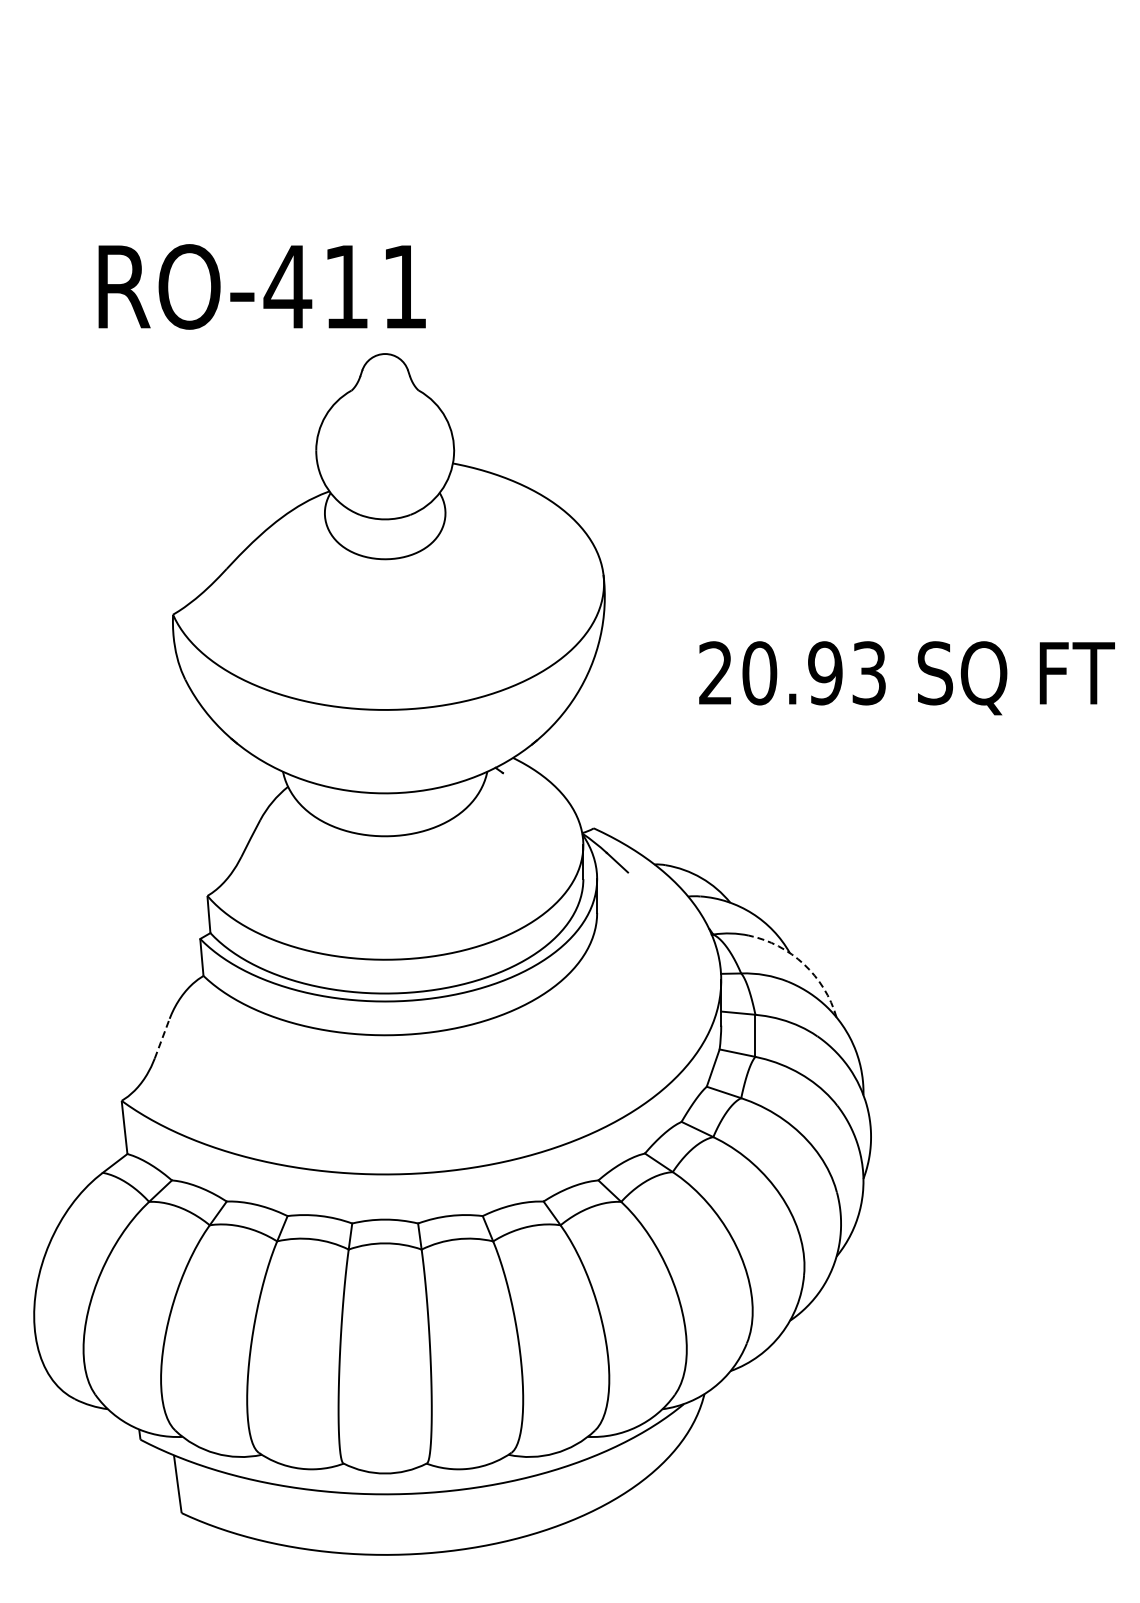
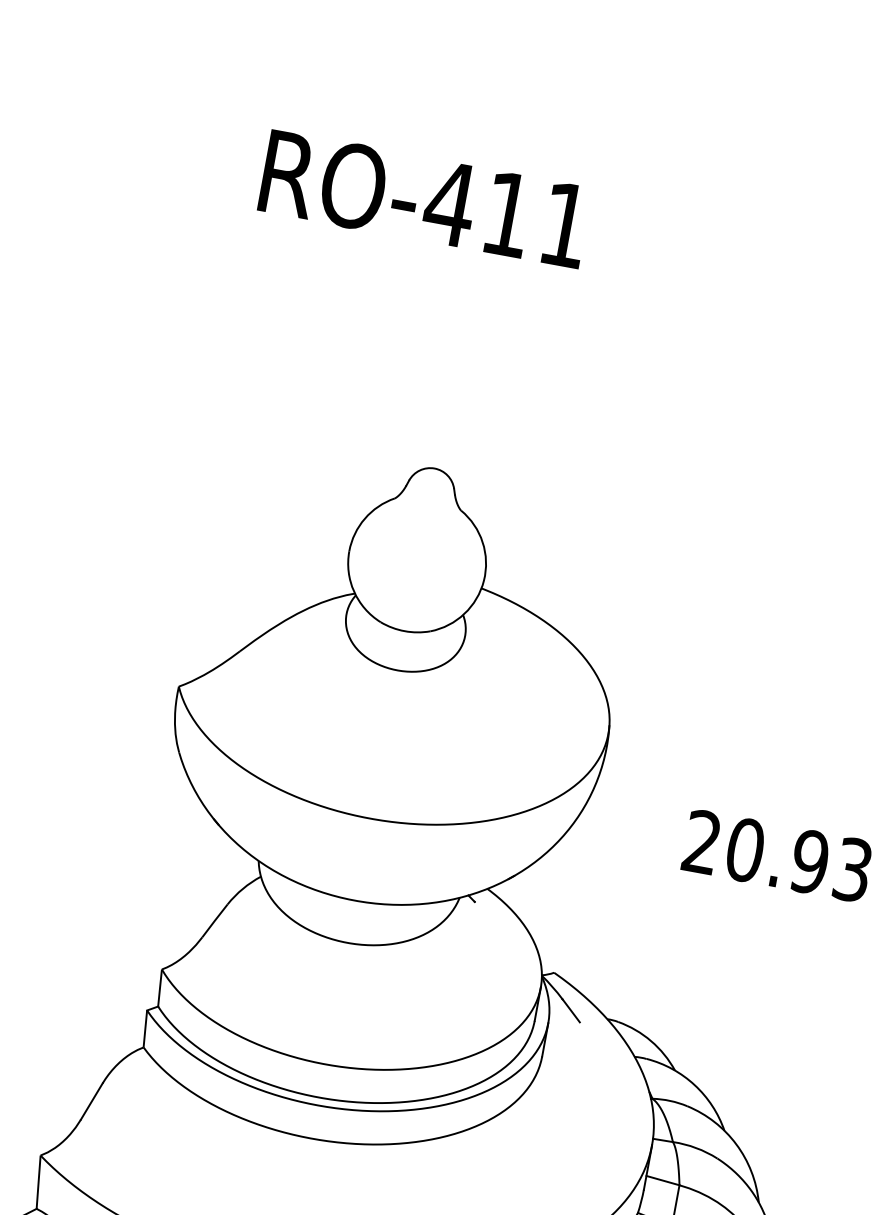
text: (261, 286) -> (424, 198), moved
arc: (804, 964) -> (736, 1144), dashed -> solid
line: (162, 1038) -> (92, 1101), dashed -> solid

